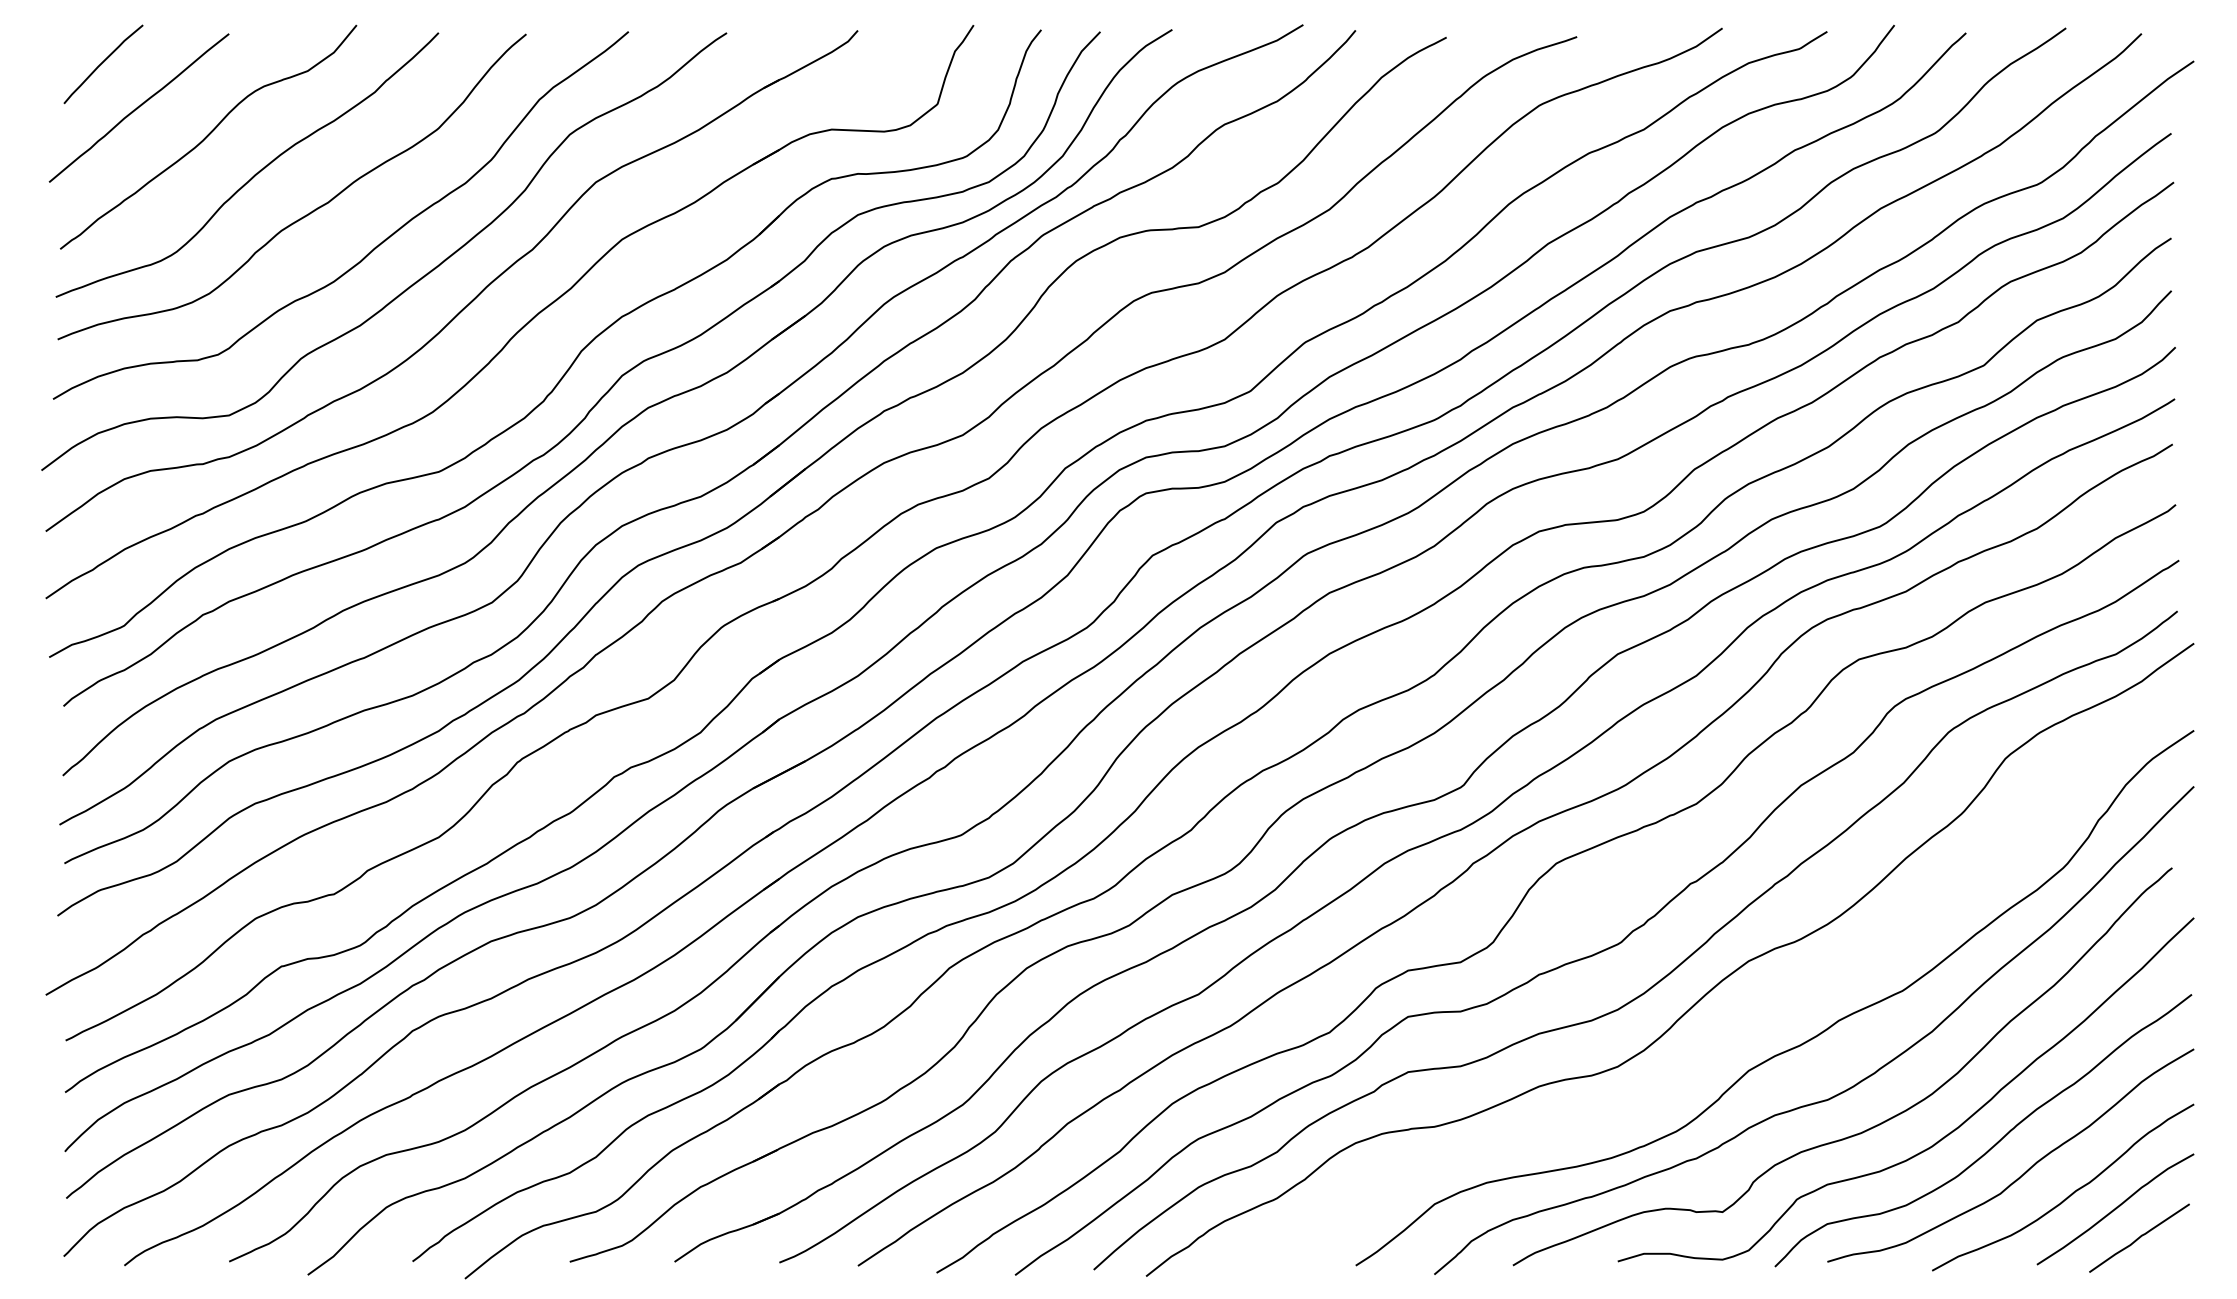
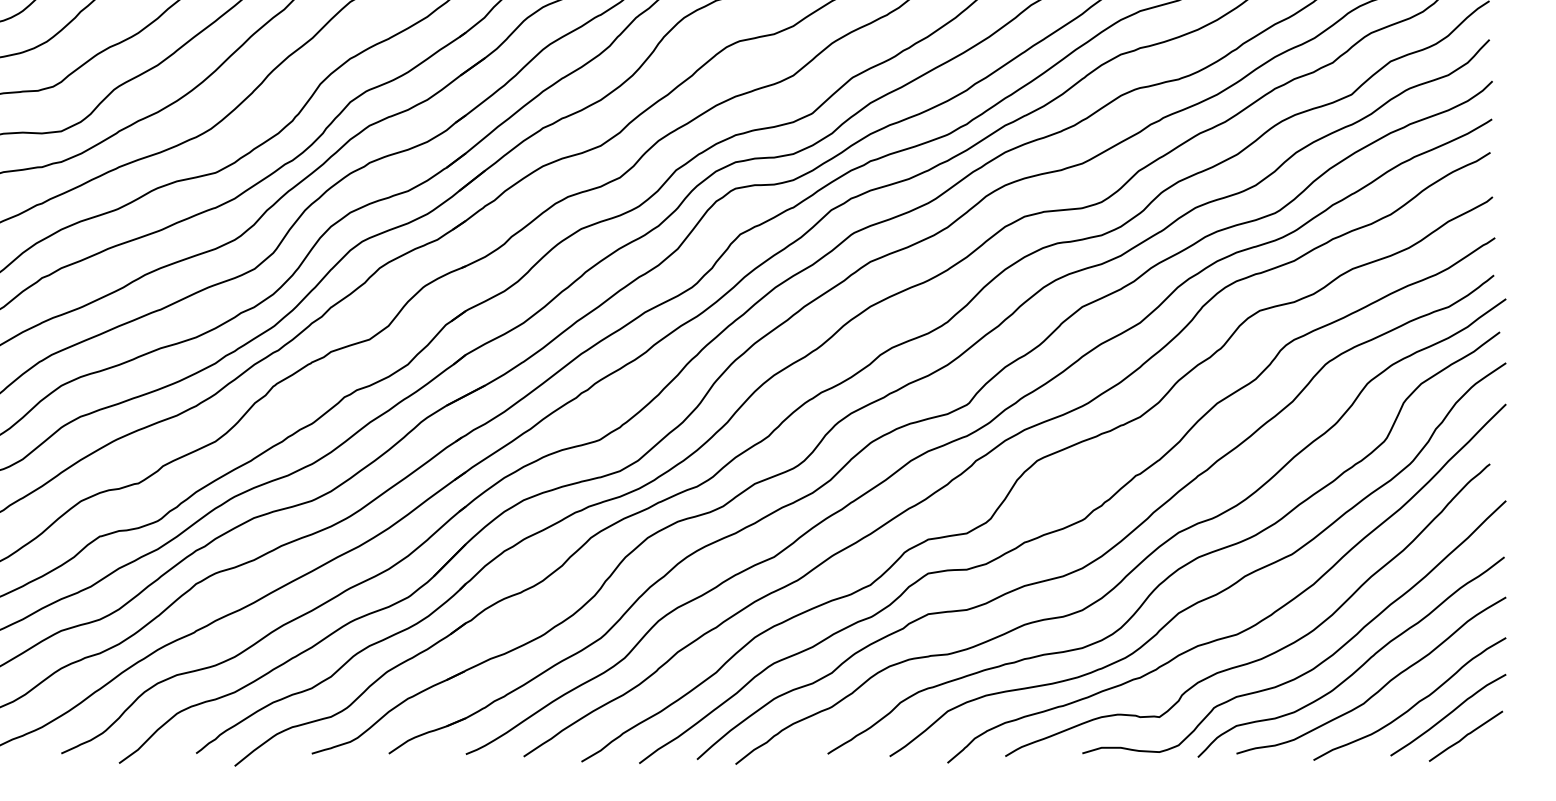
curve: (1750, 1008) -> (1179, 567), added

